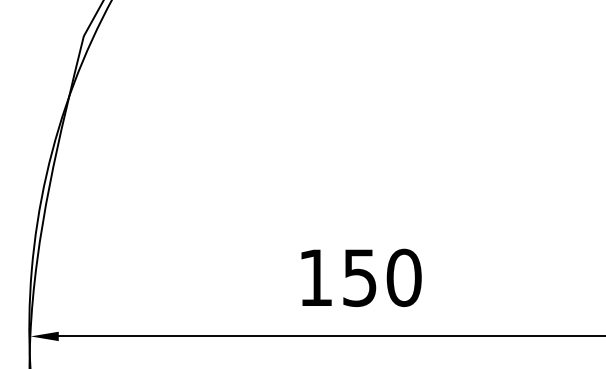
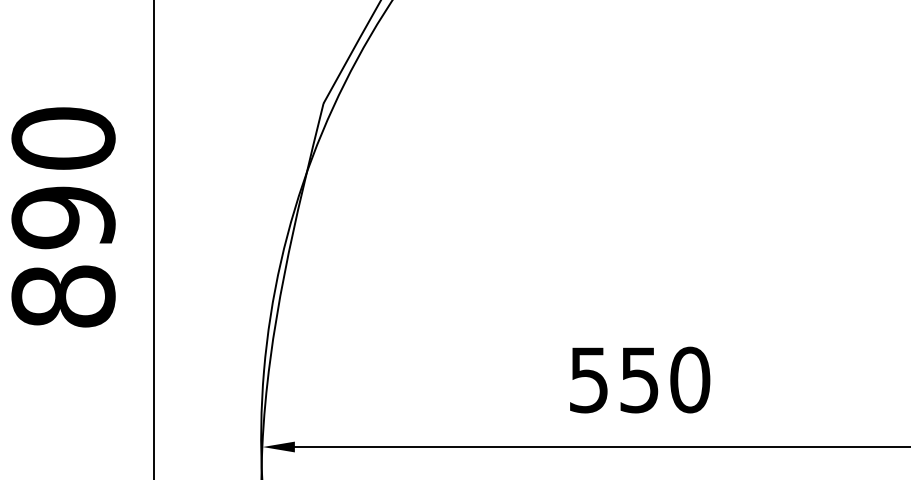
text: (315, 278) -> (588, 380), 150 -> 550

